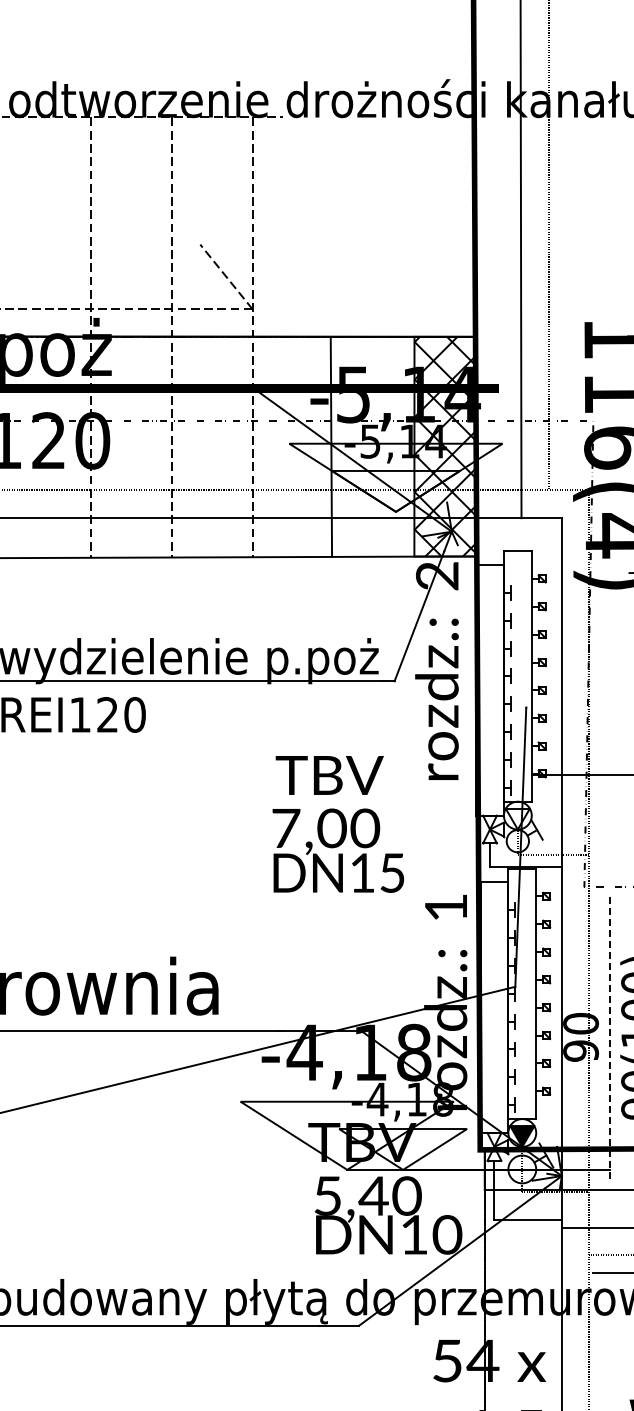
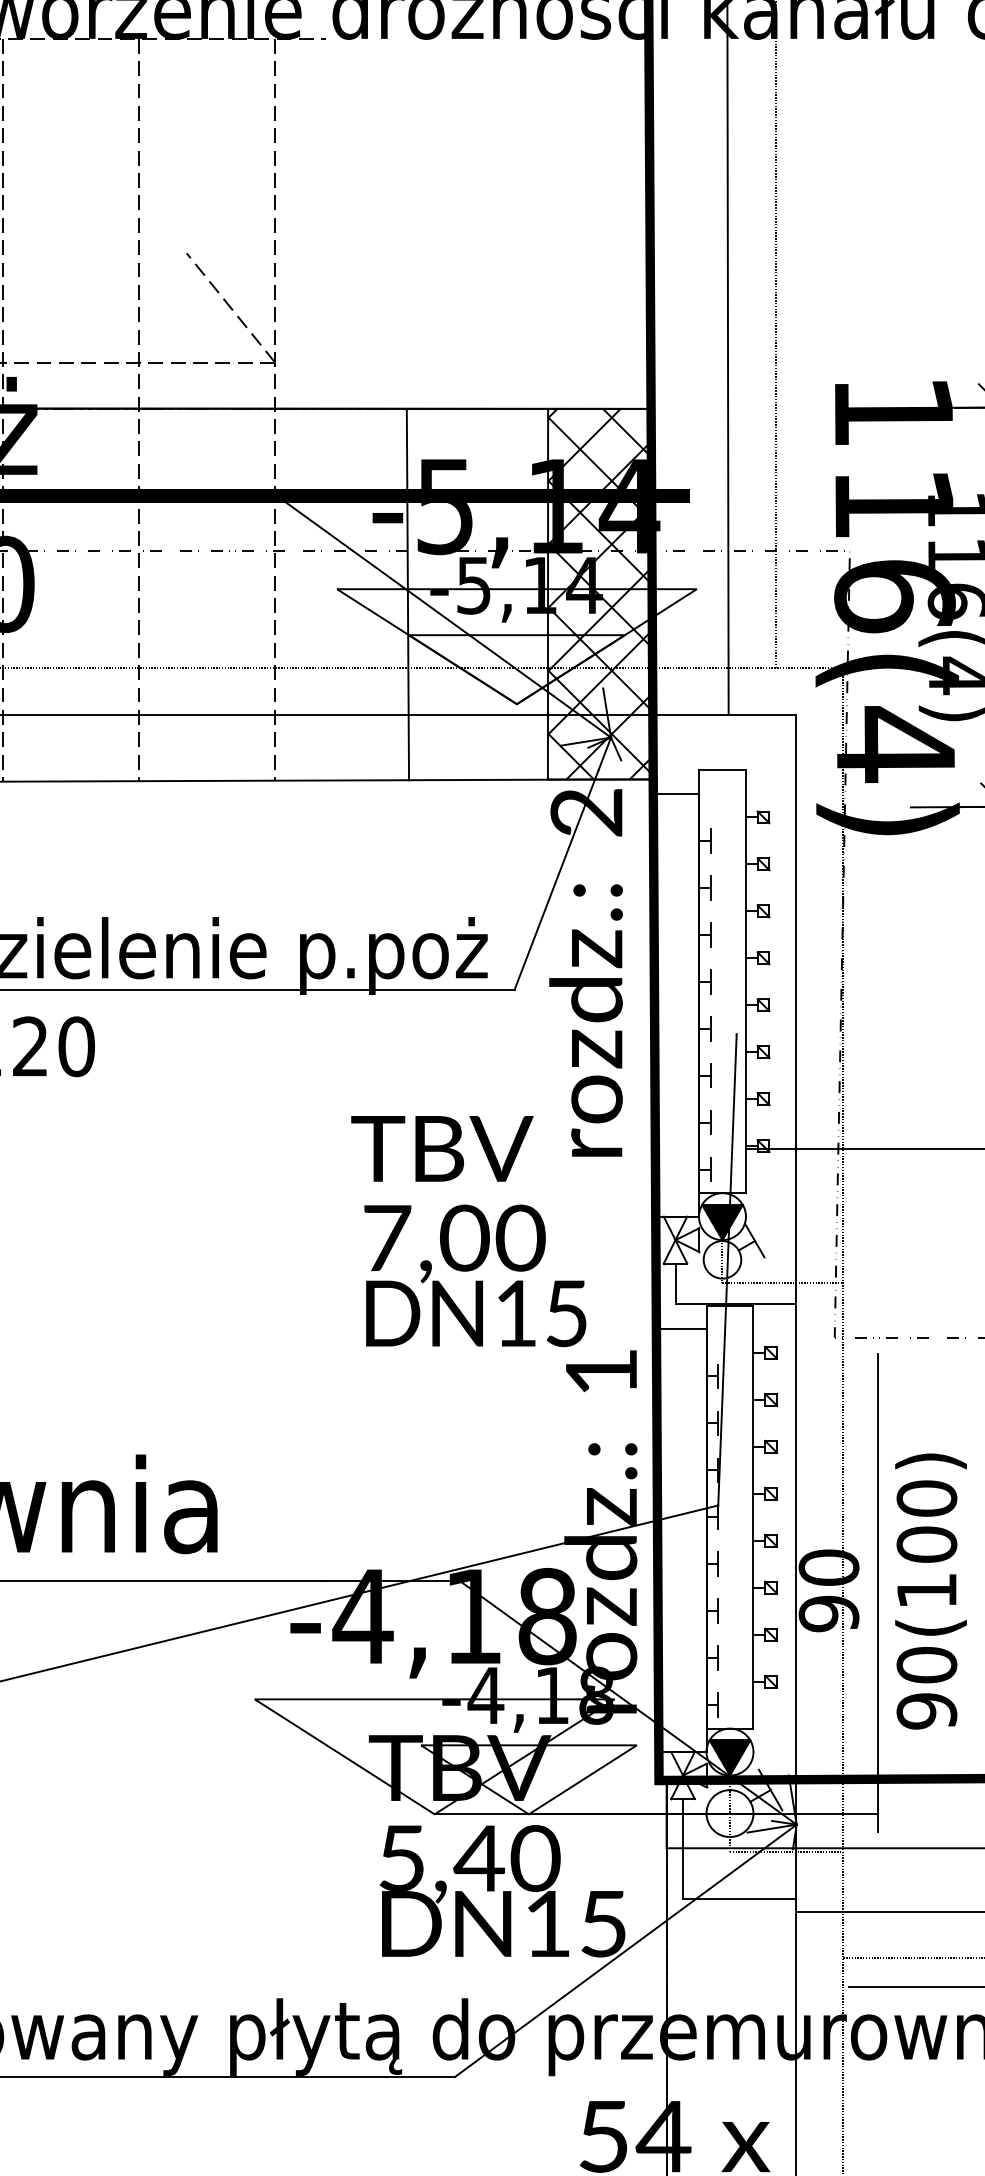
text: (329, 775) -> (441, 1148), moved
fill: (517, 818) -> (721, 1221), added
text: (338, 850) -> (475, 1275), moved
line: (610, 1038) -> (878, 1592), dashed -> solid
text: (447, 1234) -> (603, 1923), DN10 -> DN15

